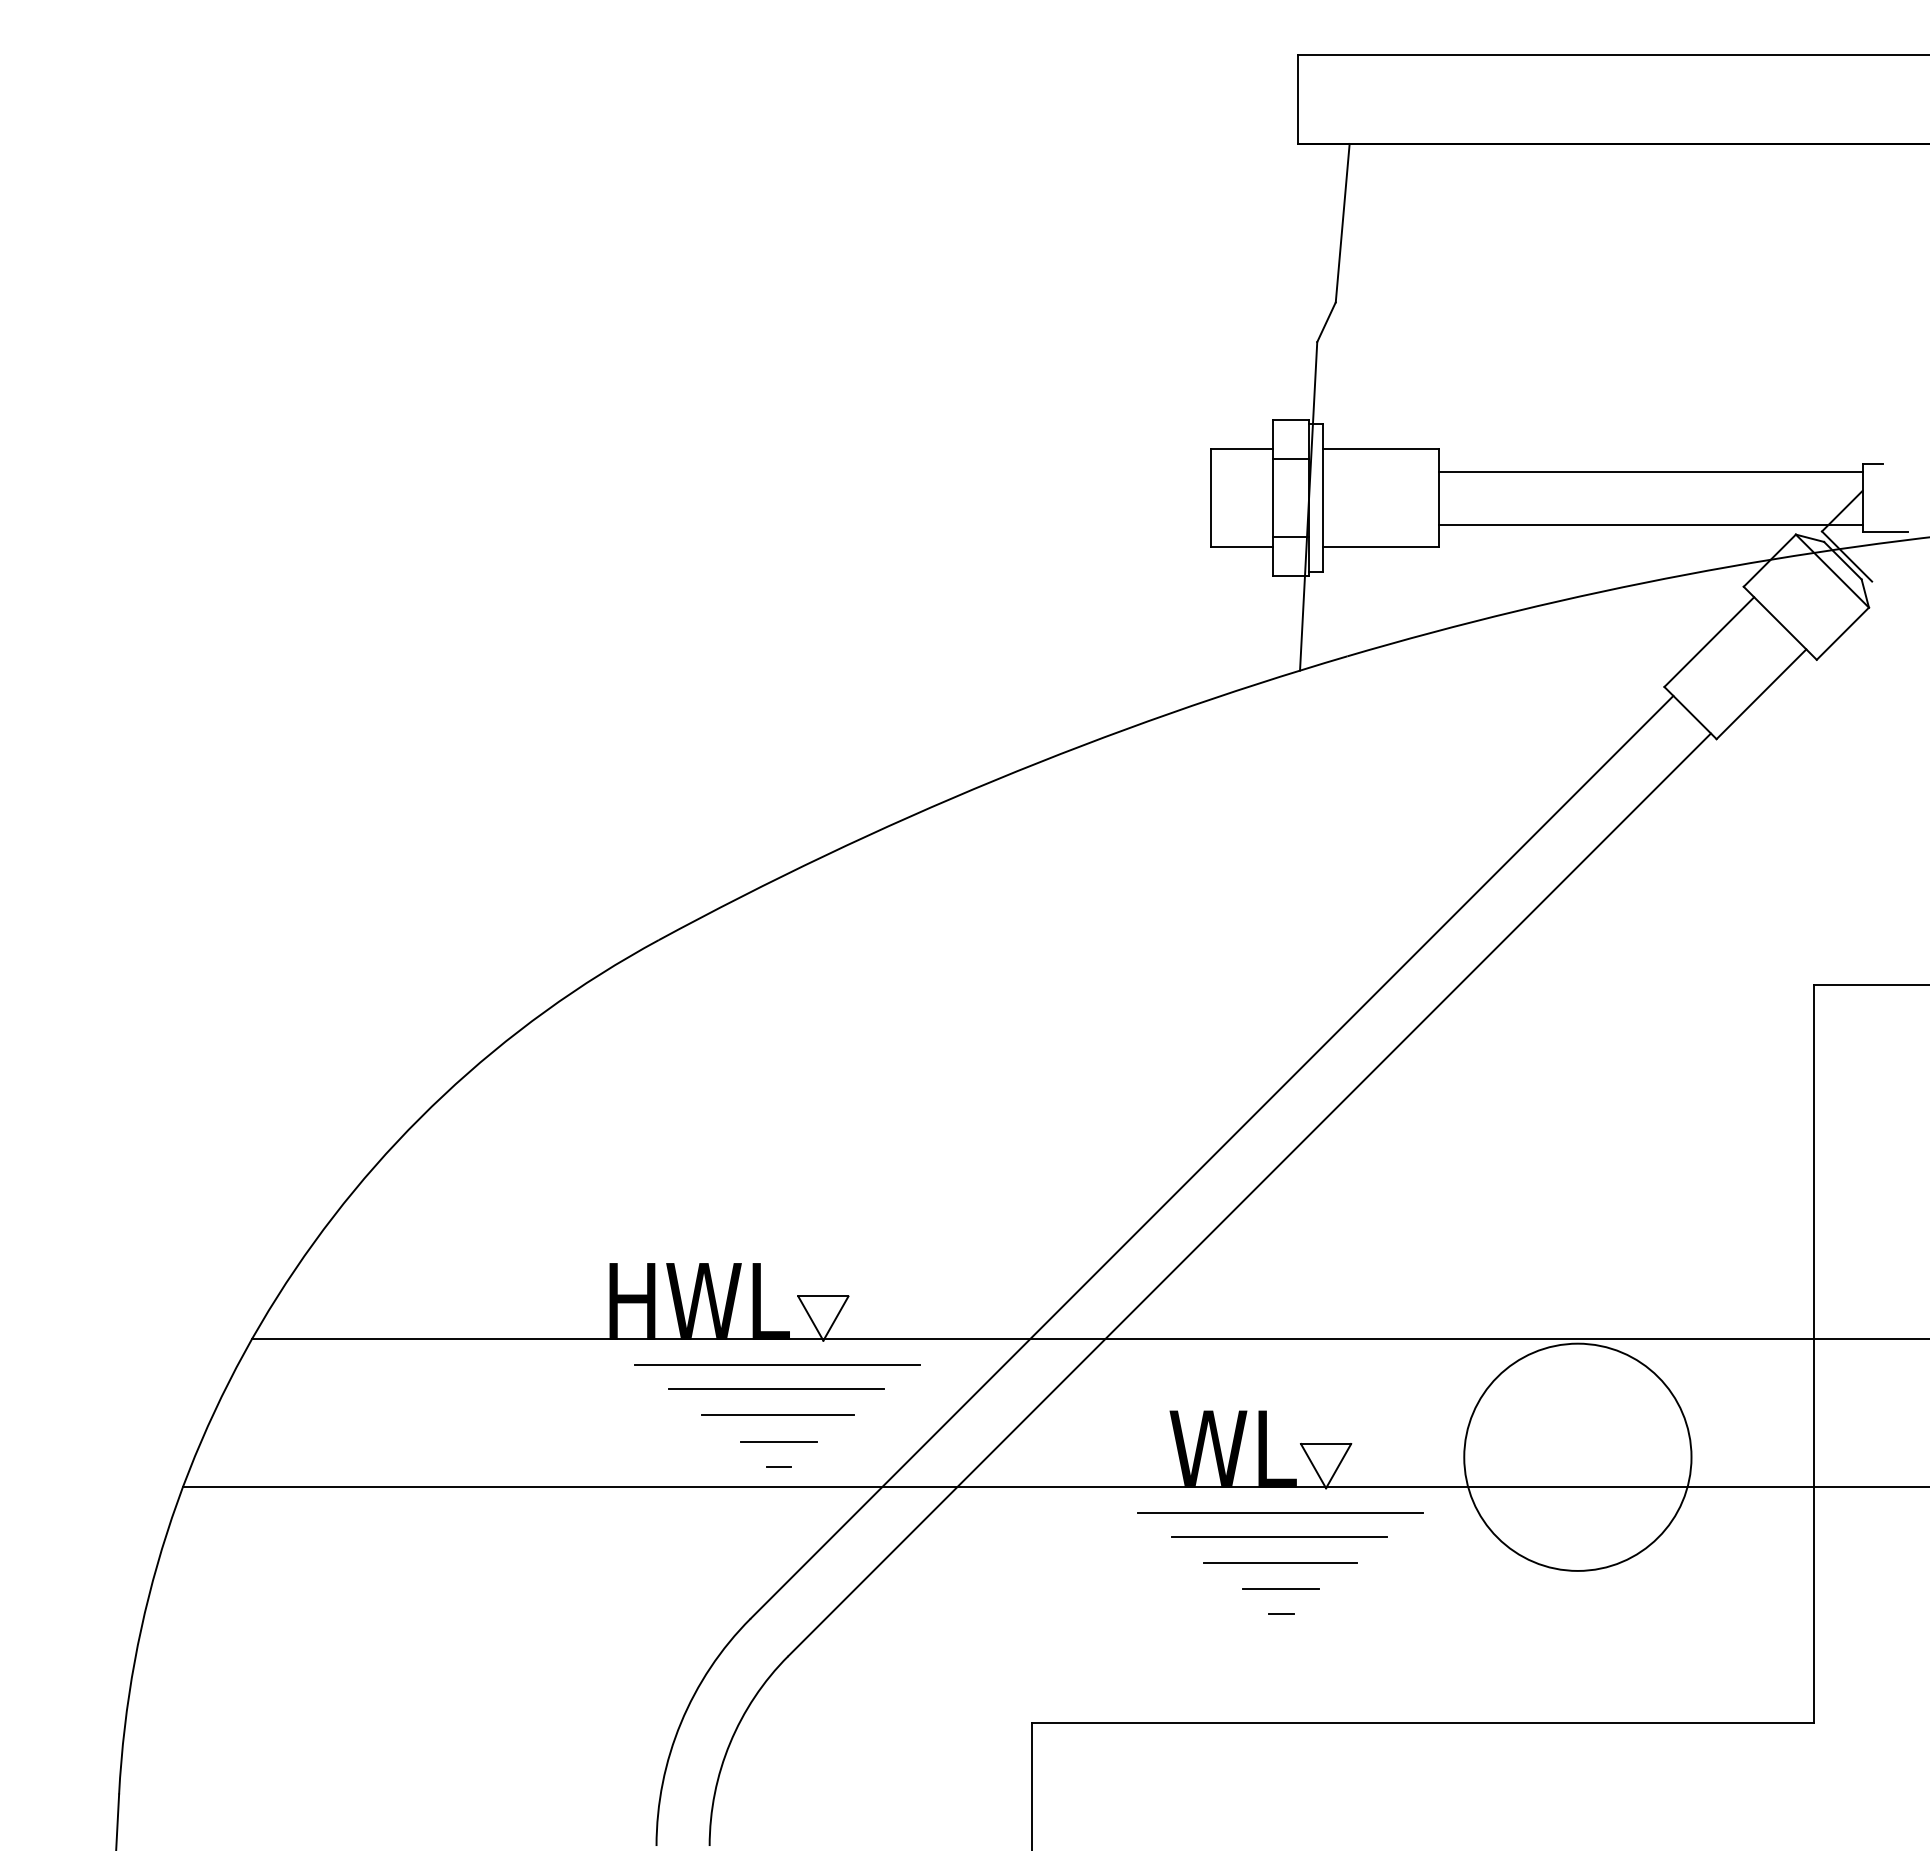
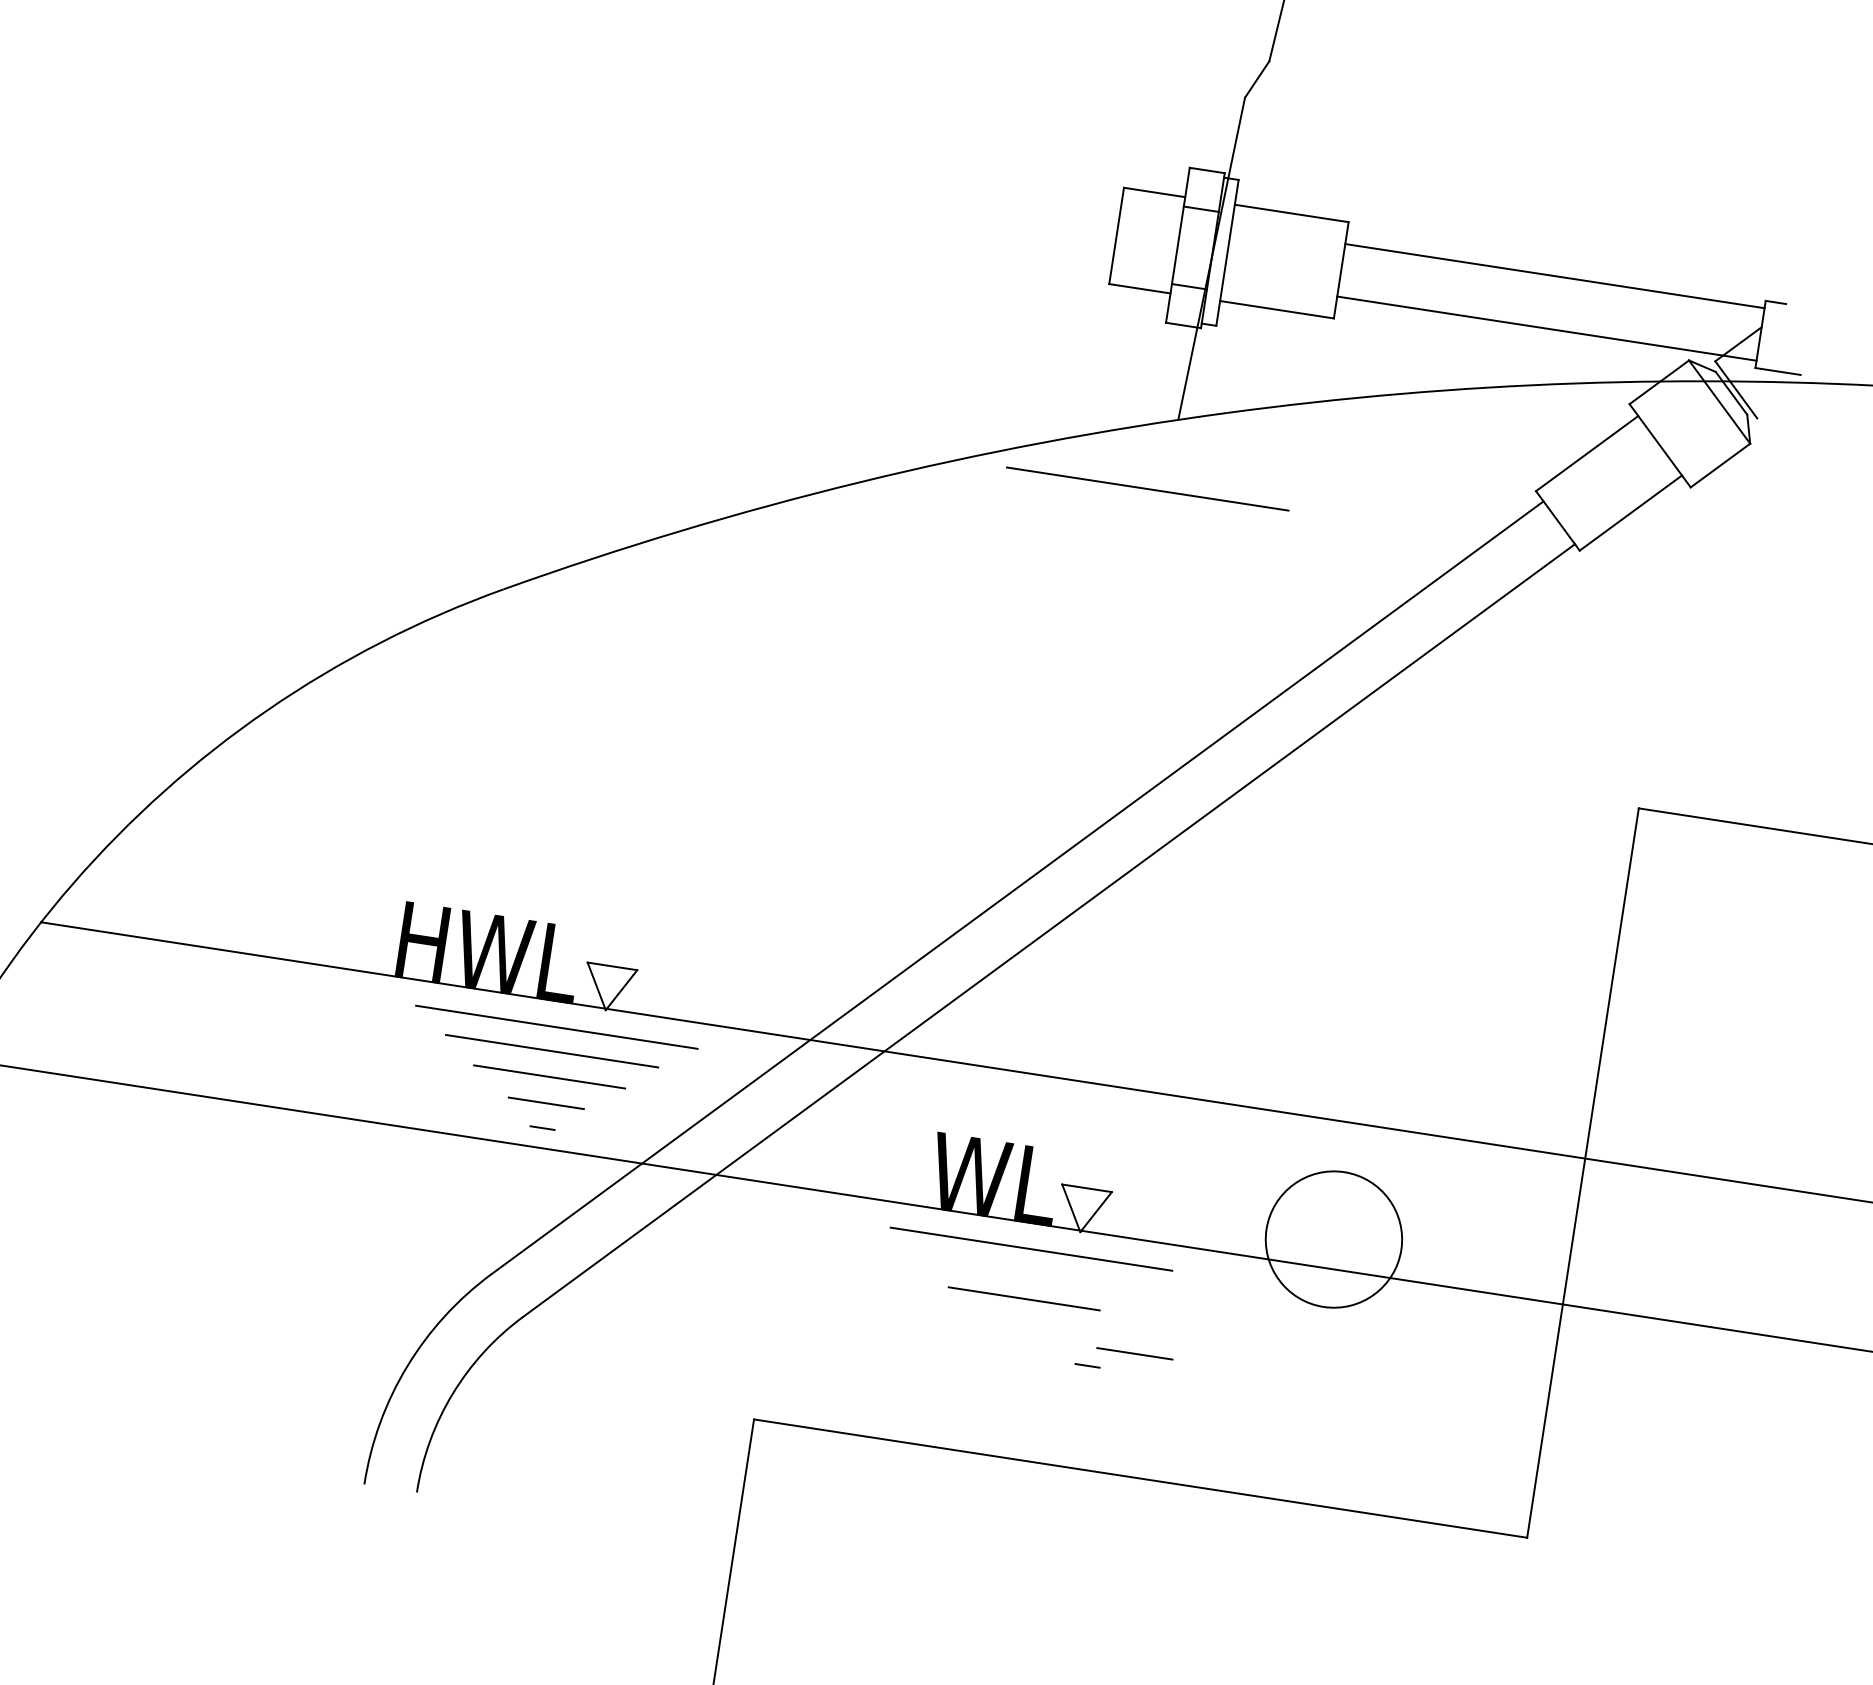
line: (1280, 743) -> (1147, 488), added
circle: (1577, 1456) -> (1333, 1238), size x0.6
line: (1278, 1536) -> (1026, 1272), removed
line: (1280, 1588) -> (1134, 1352), moved
line: (1281, 1613) -> (1087, 1364), moved

